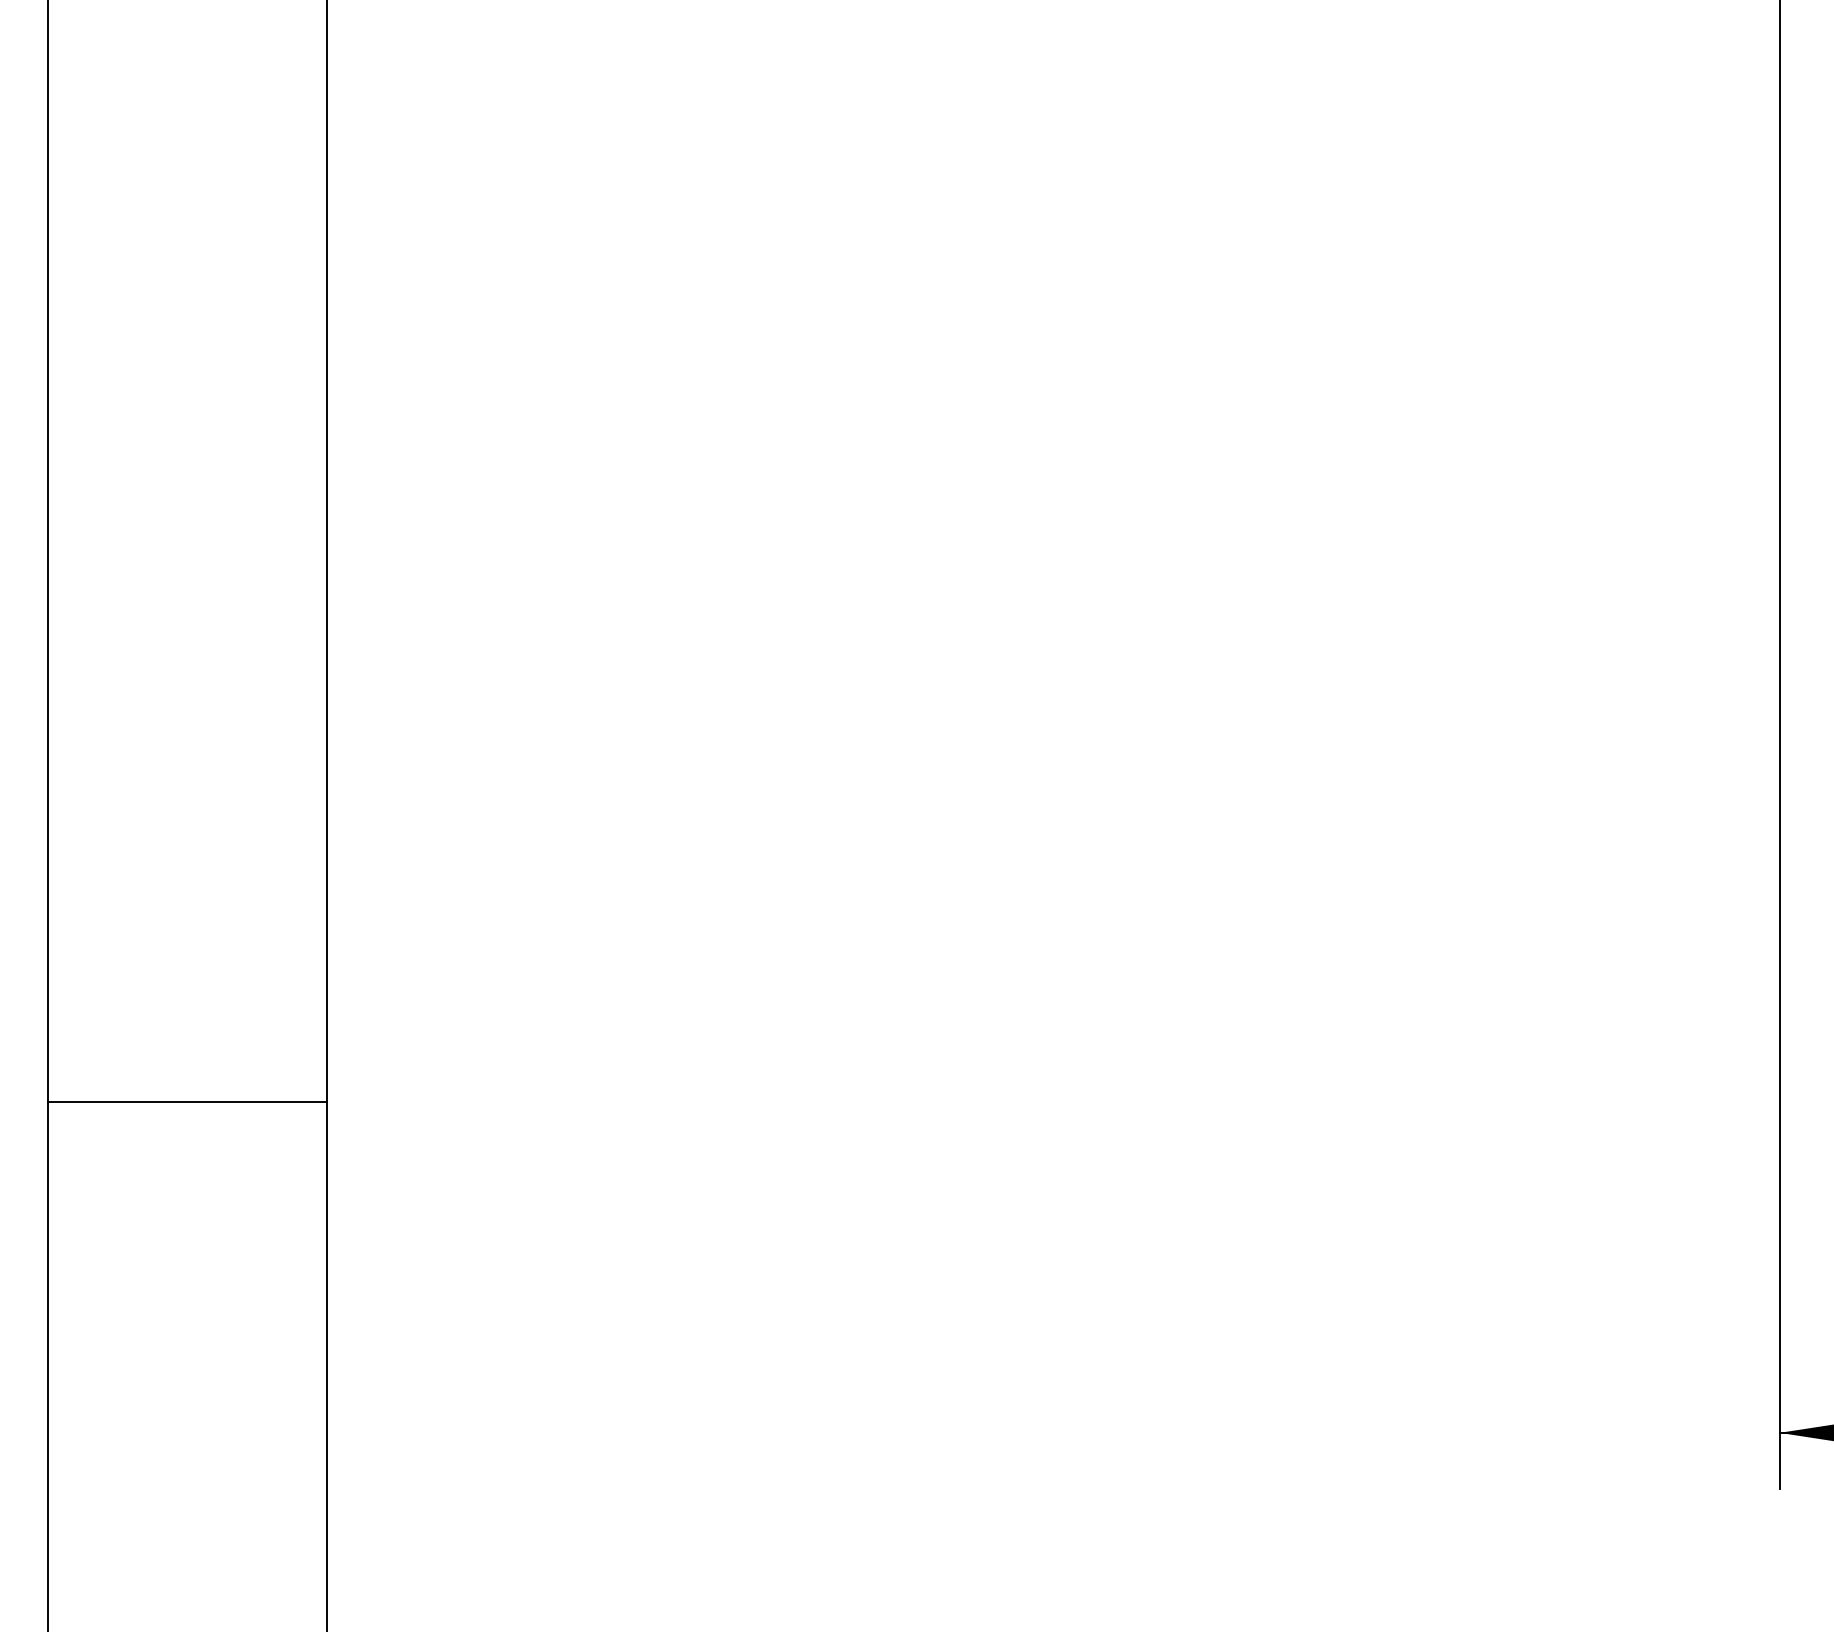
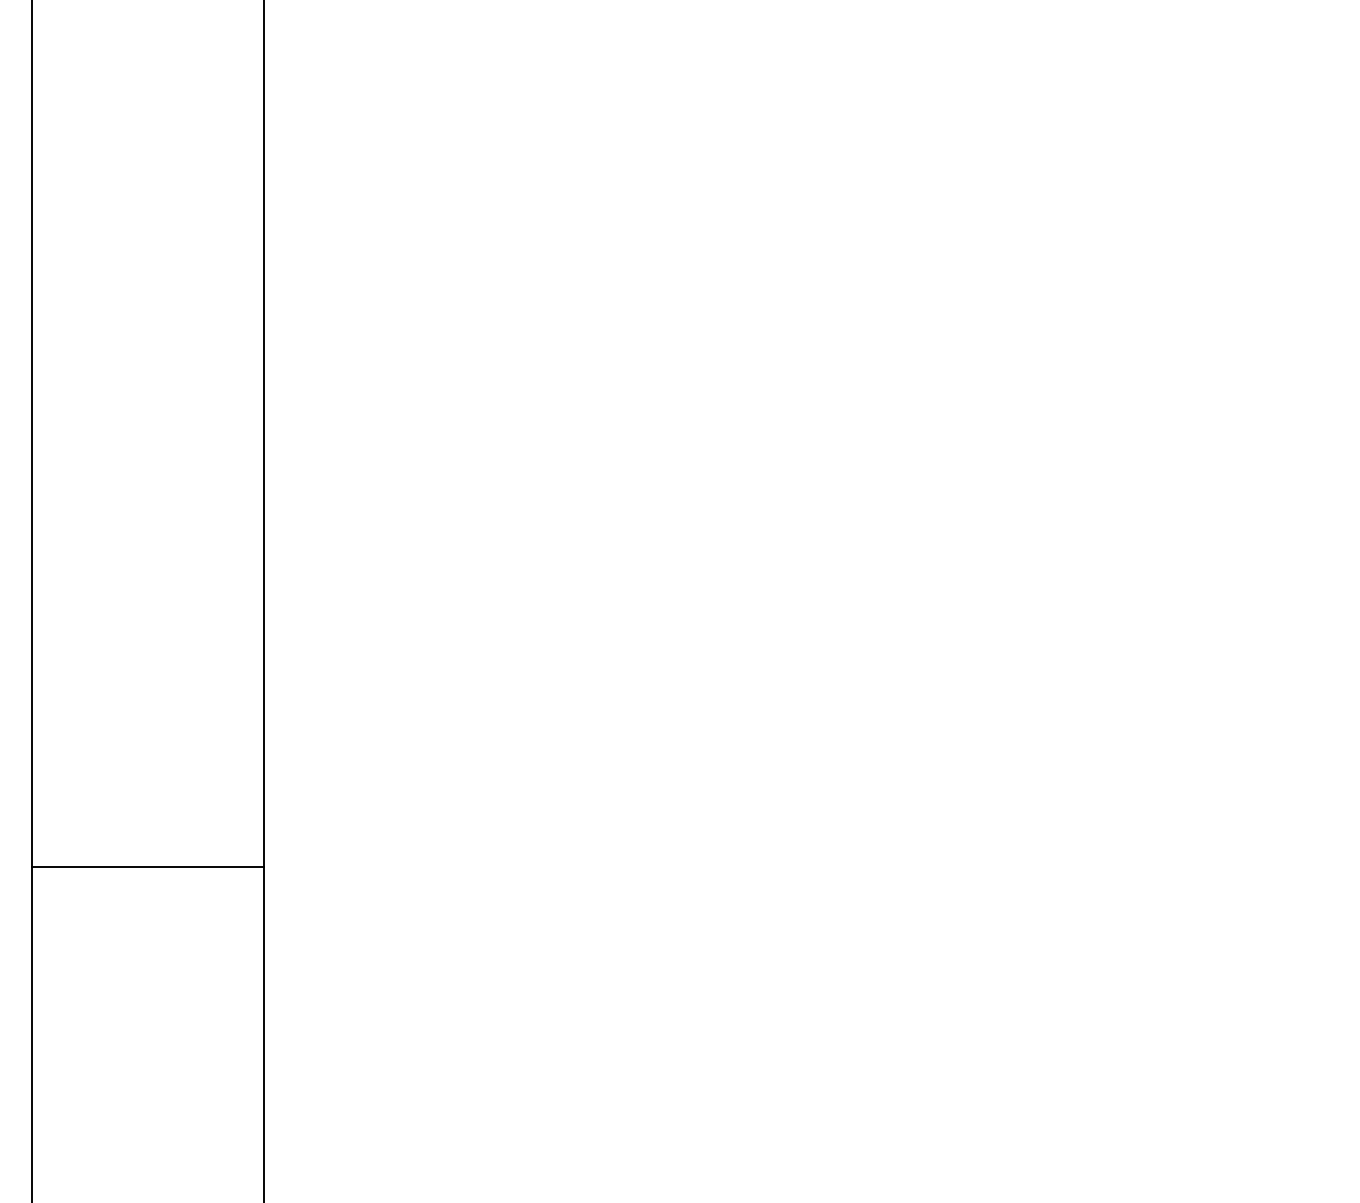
line: (187, 1102) -> (147, 867), moved

